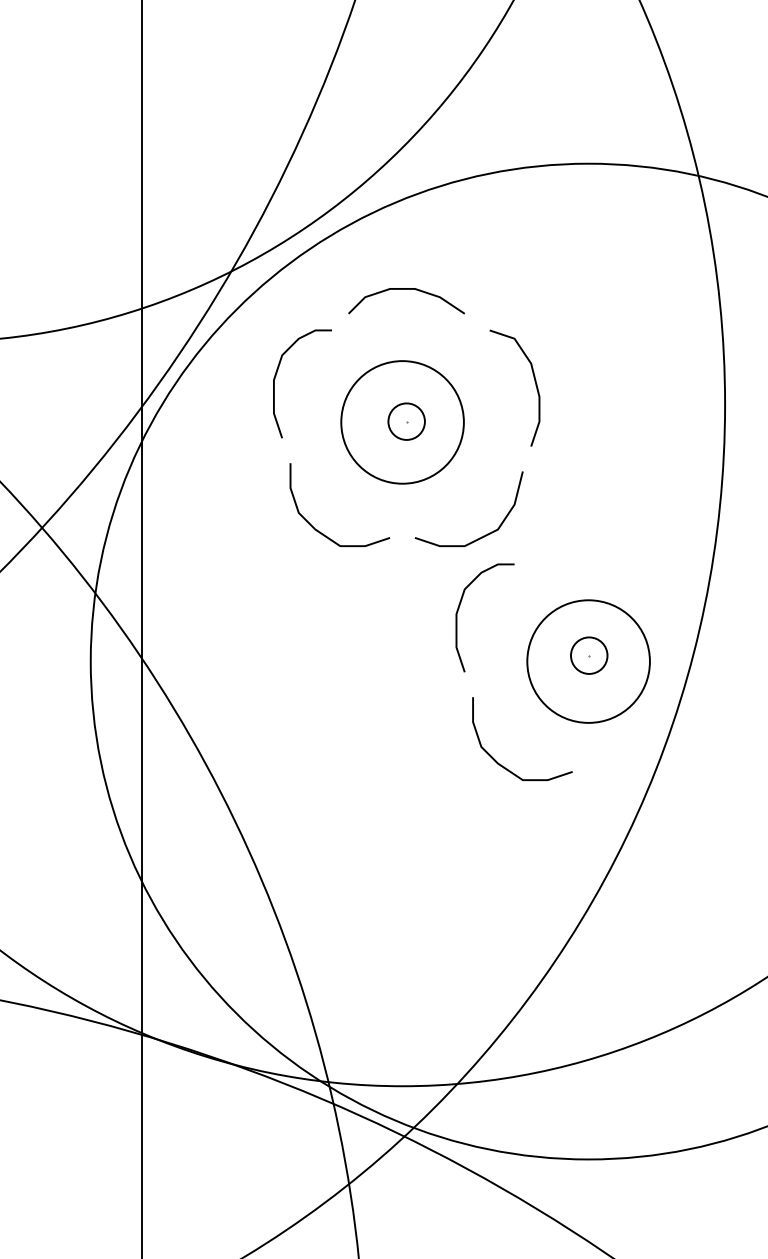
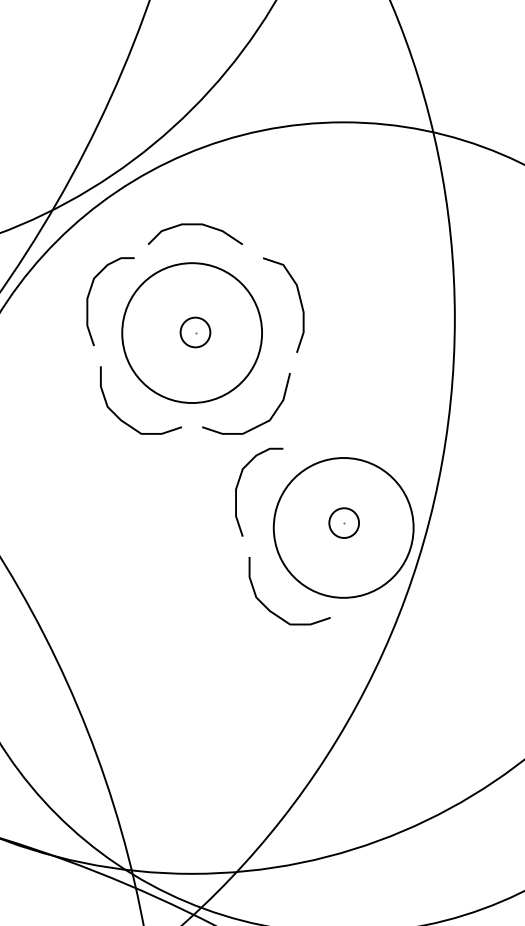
circle: (402, 422) -> (192, 333), size x1.4
circle: (588, 661) -> (343, 527), size x1.4

